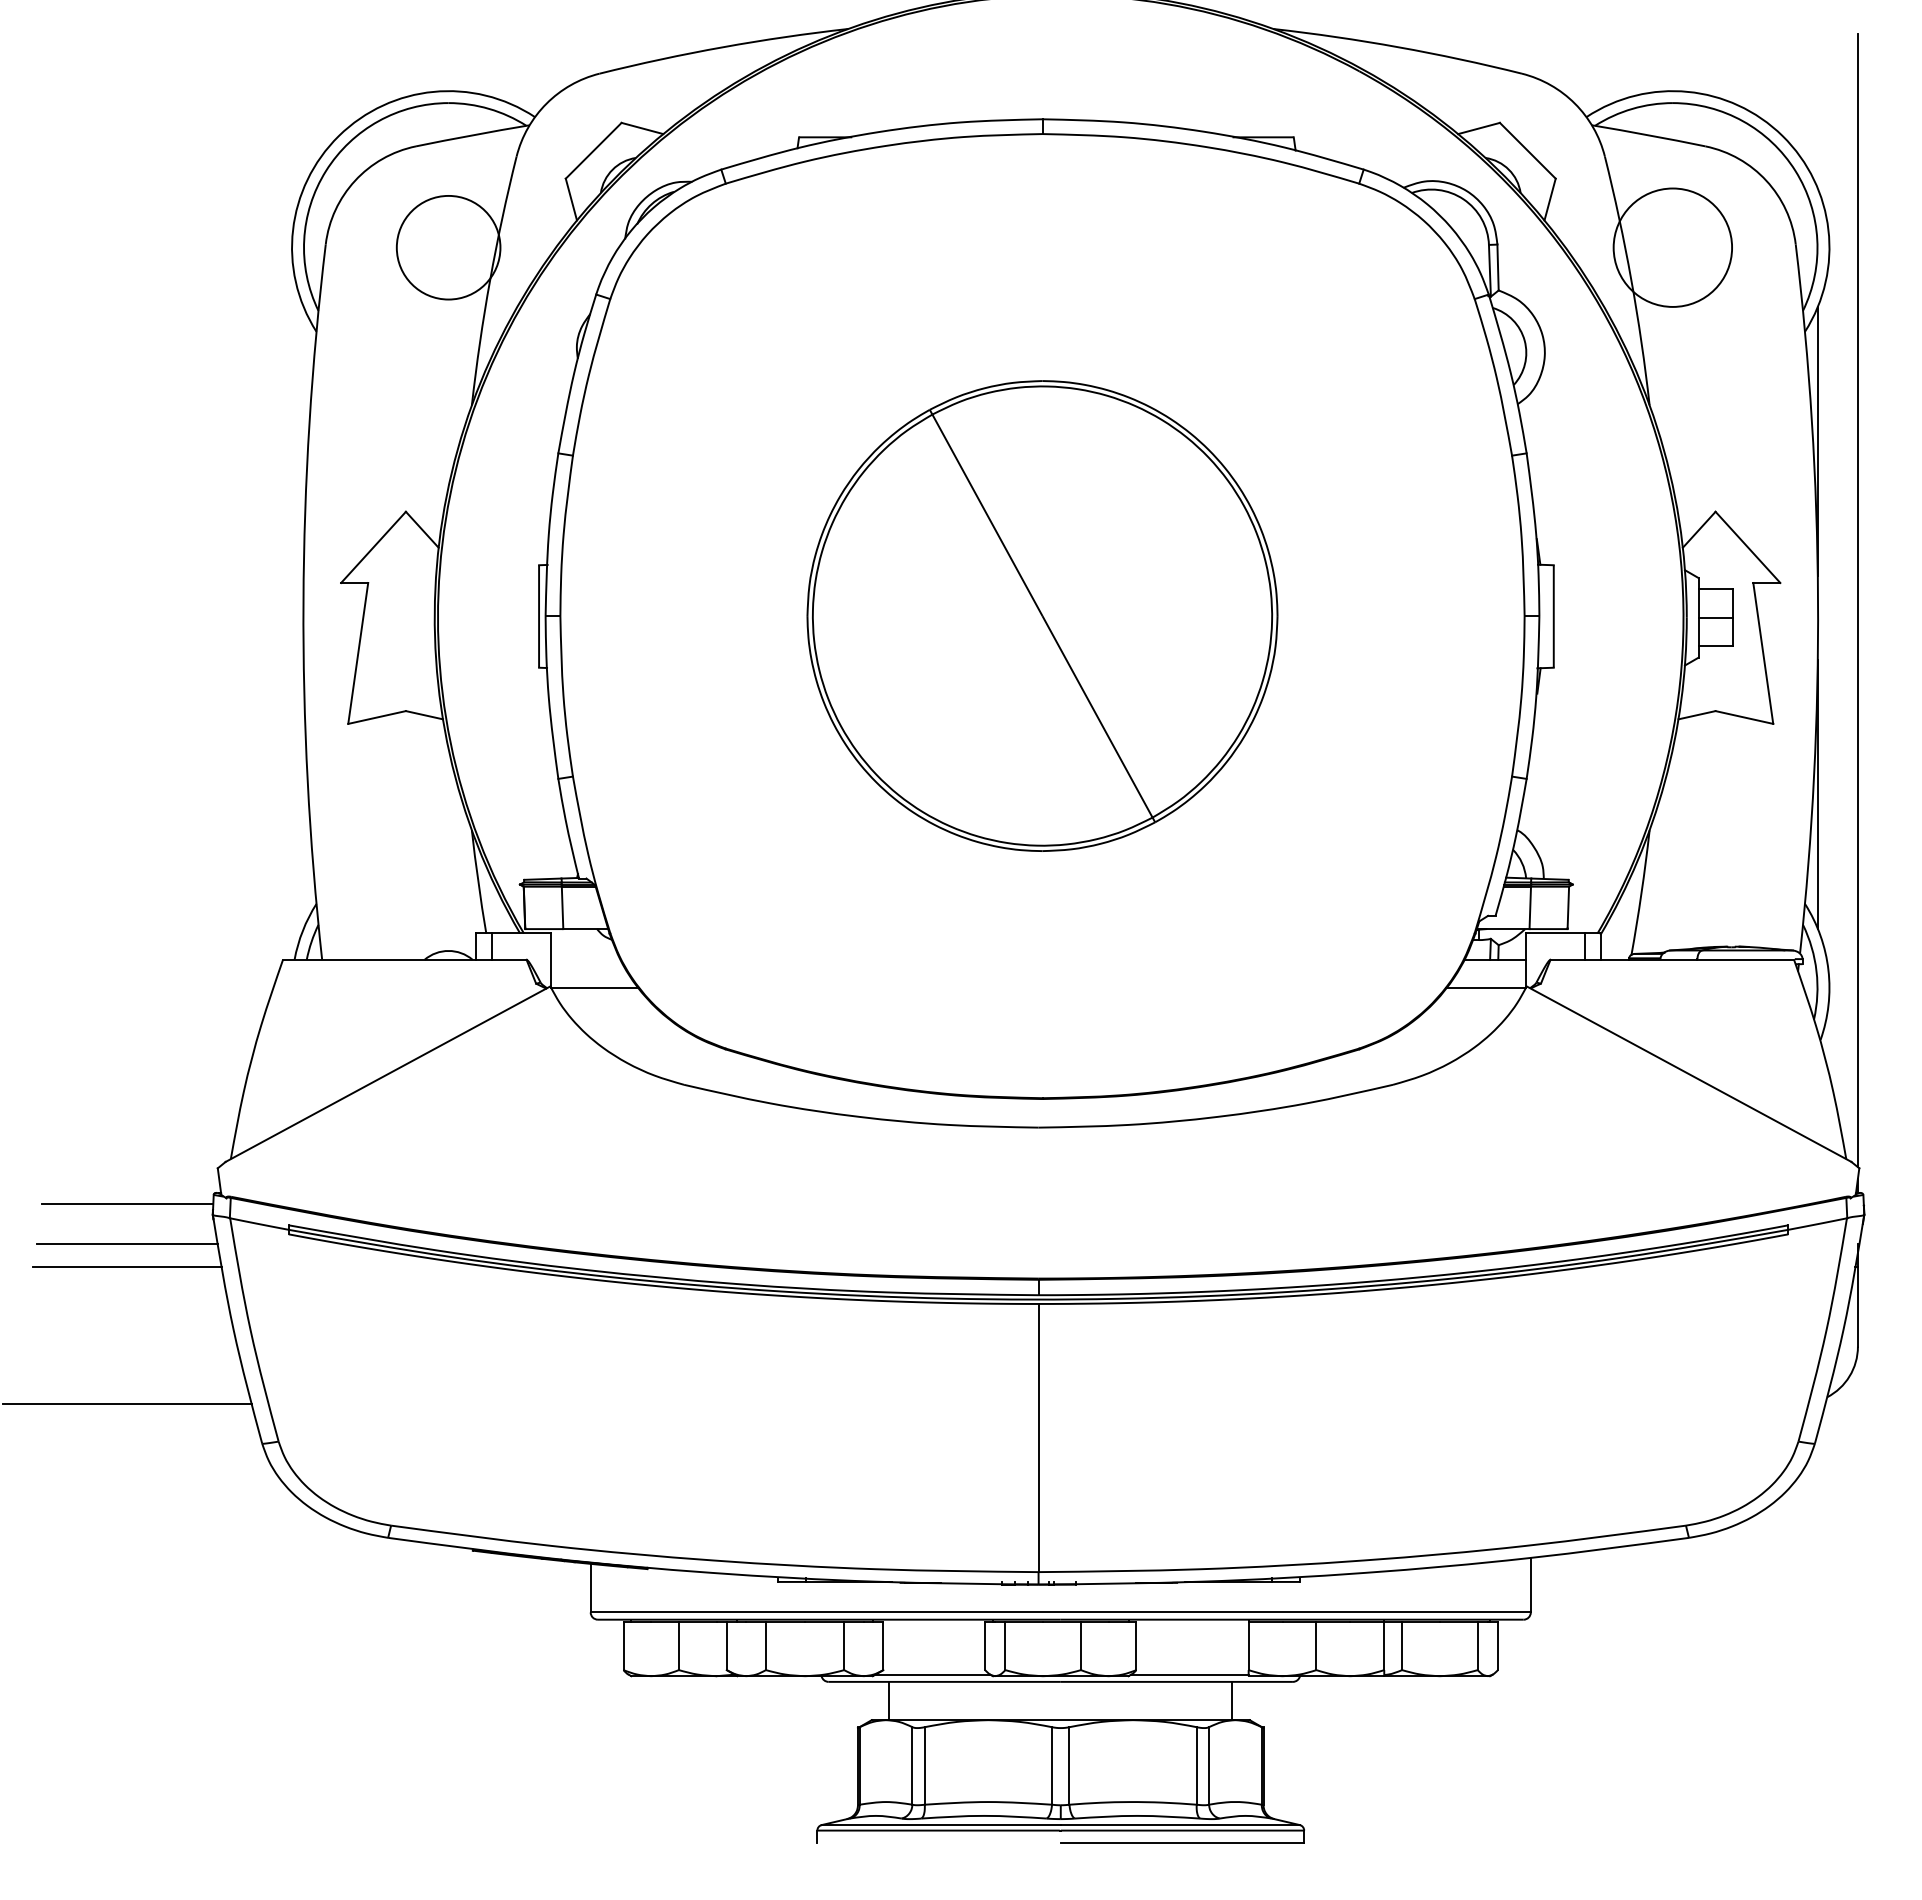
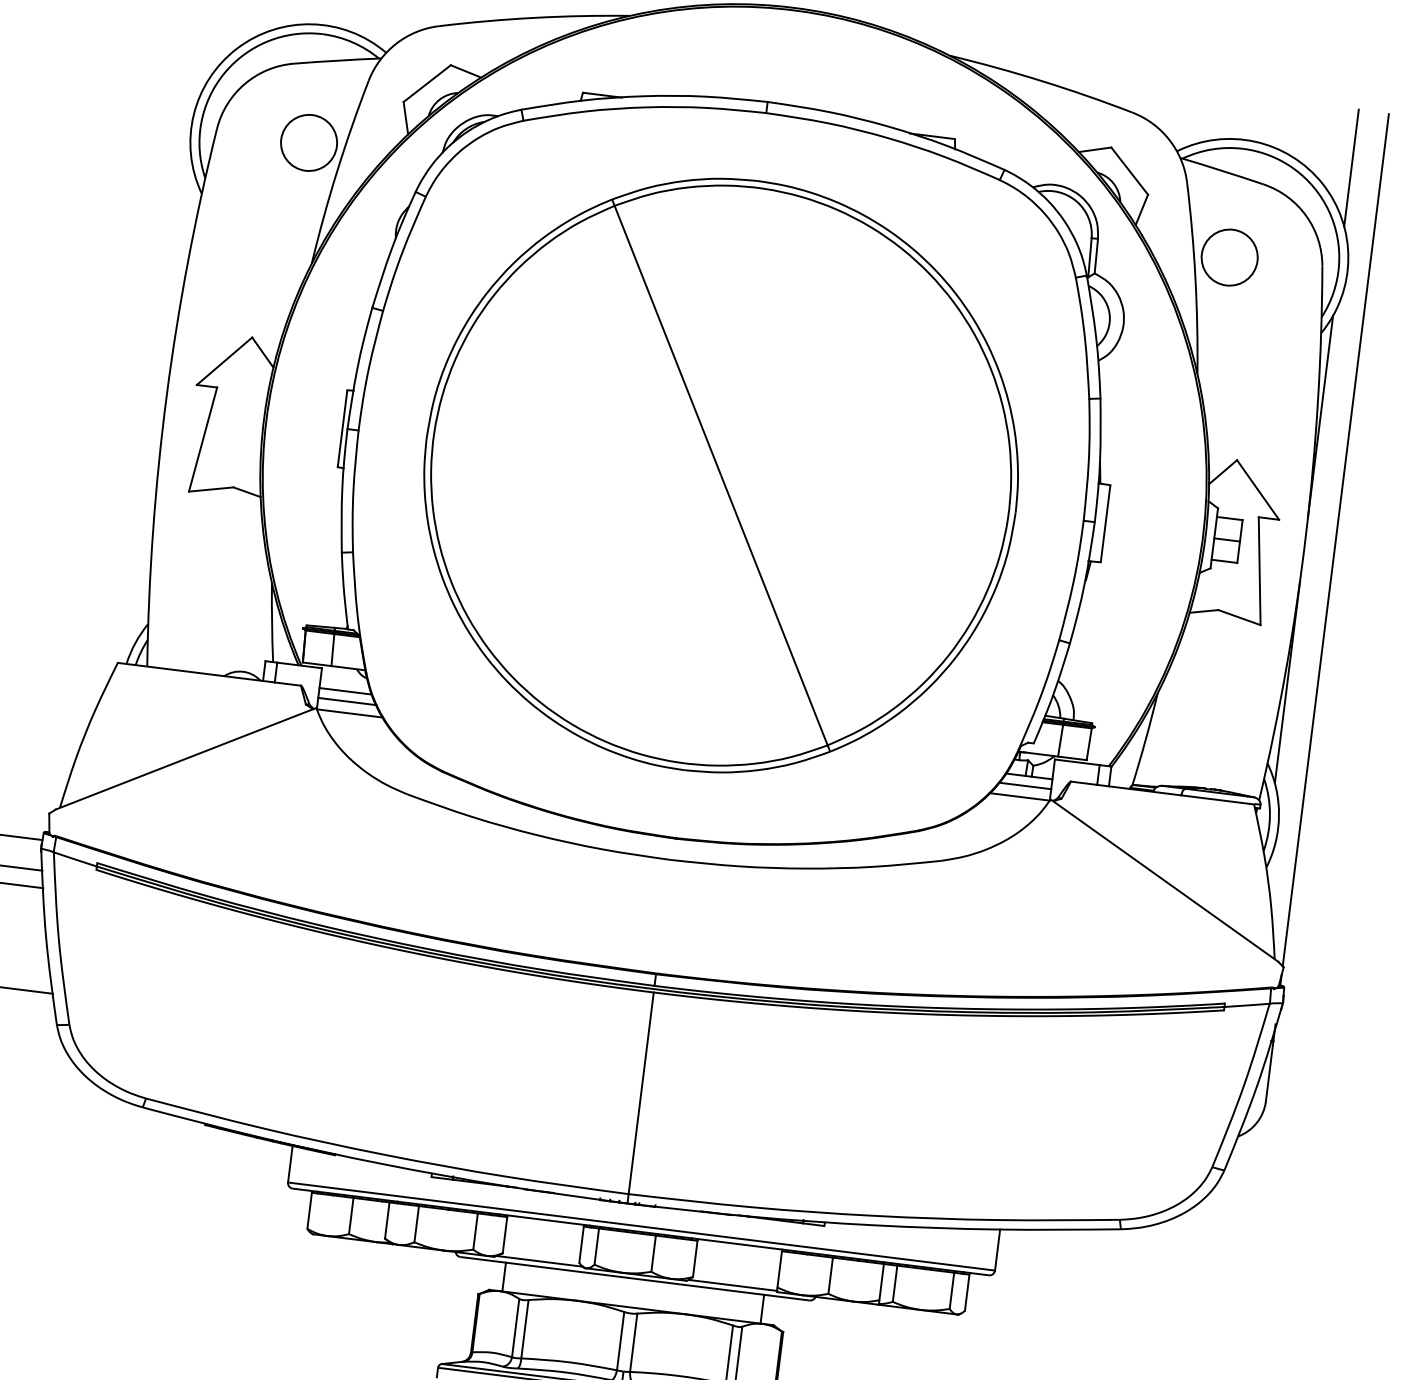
line: (1817, 110) -> (1351, 167), added
circle: (448, 247) -> (308, 142), size x0.71
circle: (1672, 247) -> (1229, 257), size x0.62
part: (1042, 615) -> (721, 475), size x1.67
line: (585, 959) -> (345, 691), added
line: (589, 972) -> (347, 701), added
line: (1490, 972) -> (1024, 785), added

